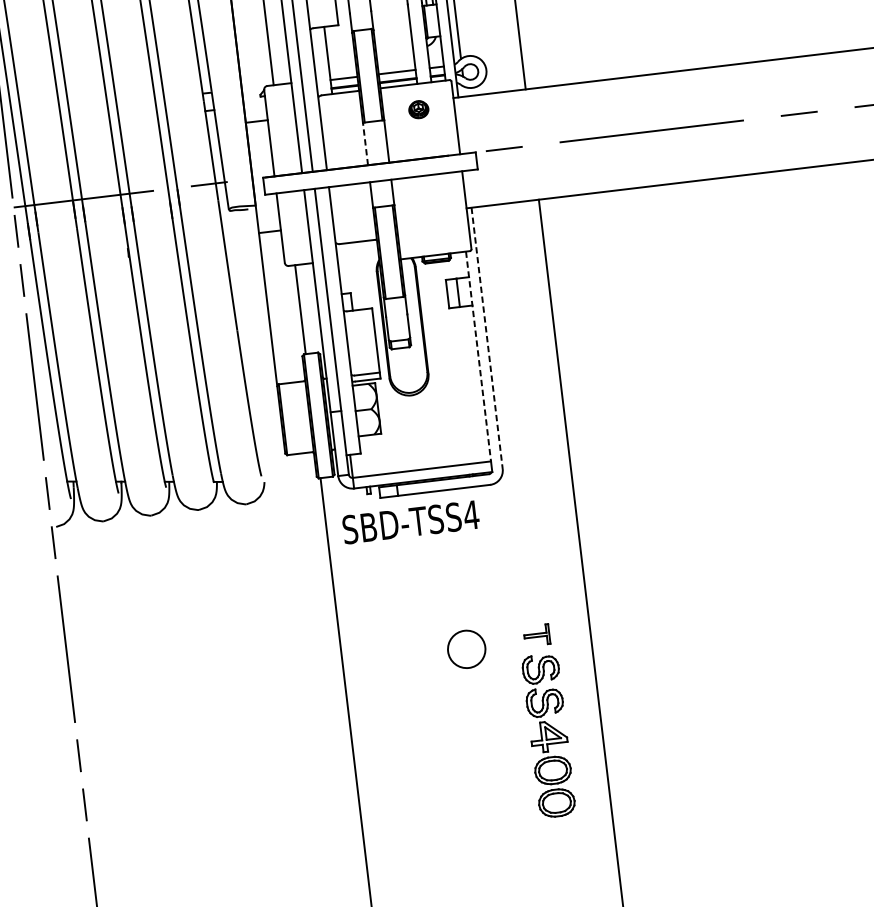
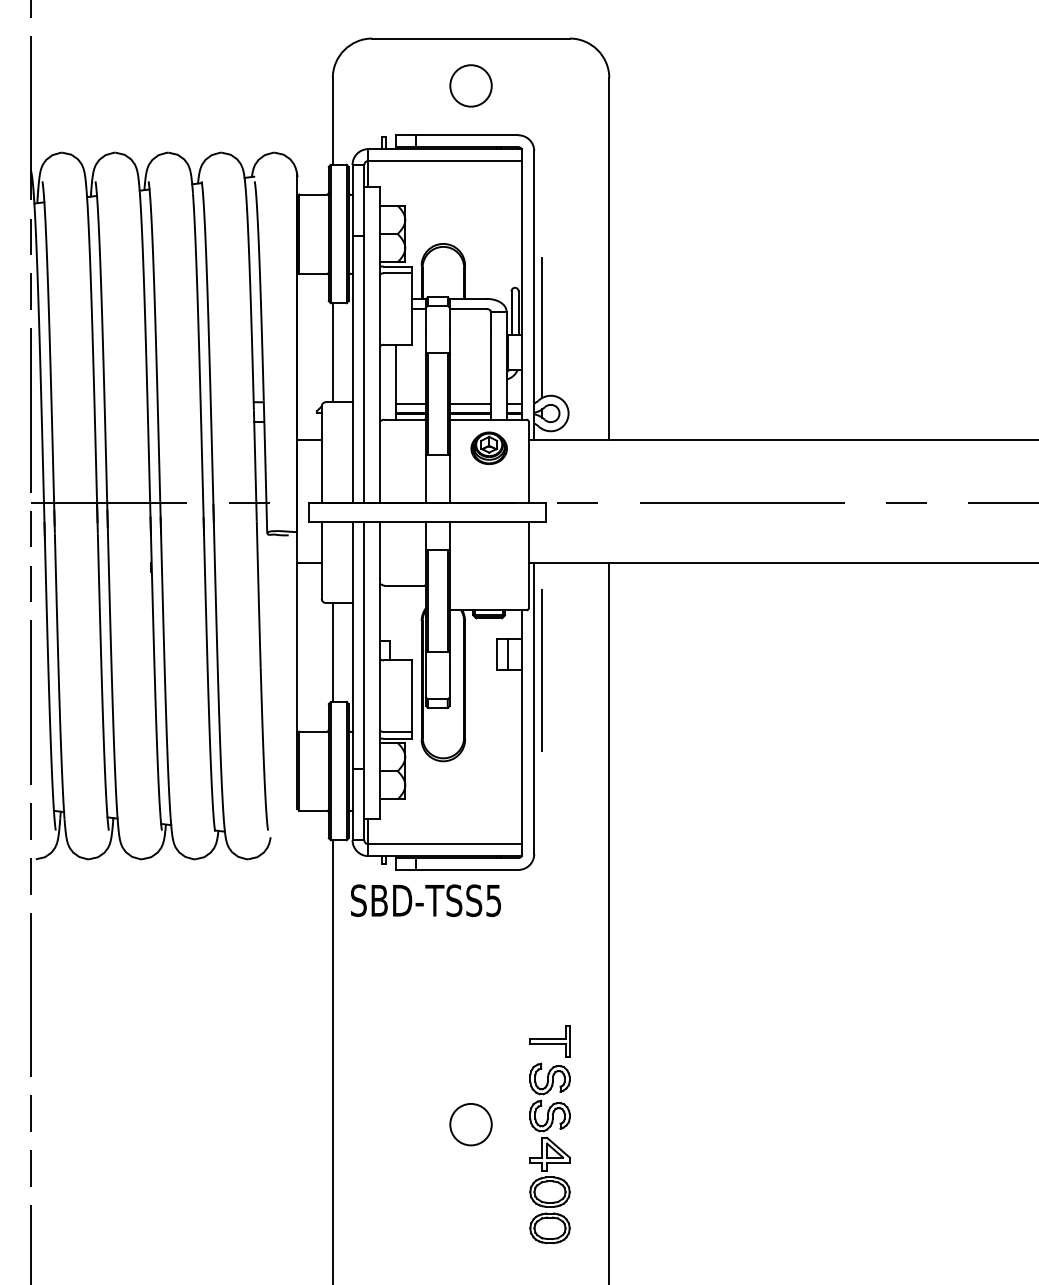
part: (418, 109) -> (488, 447), size x1.67
line: (365, 143) -> (426, 478), dashed -> solid
line: (490, 303) -> (542, 670), added
line: (487, 338) -> (534, 708), dashed -> solid
line: (478, 356) -> (522, 727), dashed -> solid
text: (471, 515) -> (493, 901), SBD-TSS4 -> SBD-TSS5
part: (536, 635) -> (549, 1041), size x1.43
circle: (466, 649) -> (470, 1124), moved

